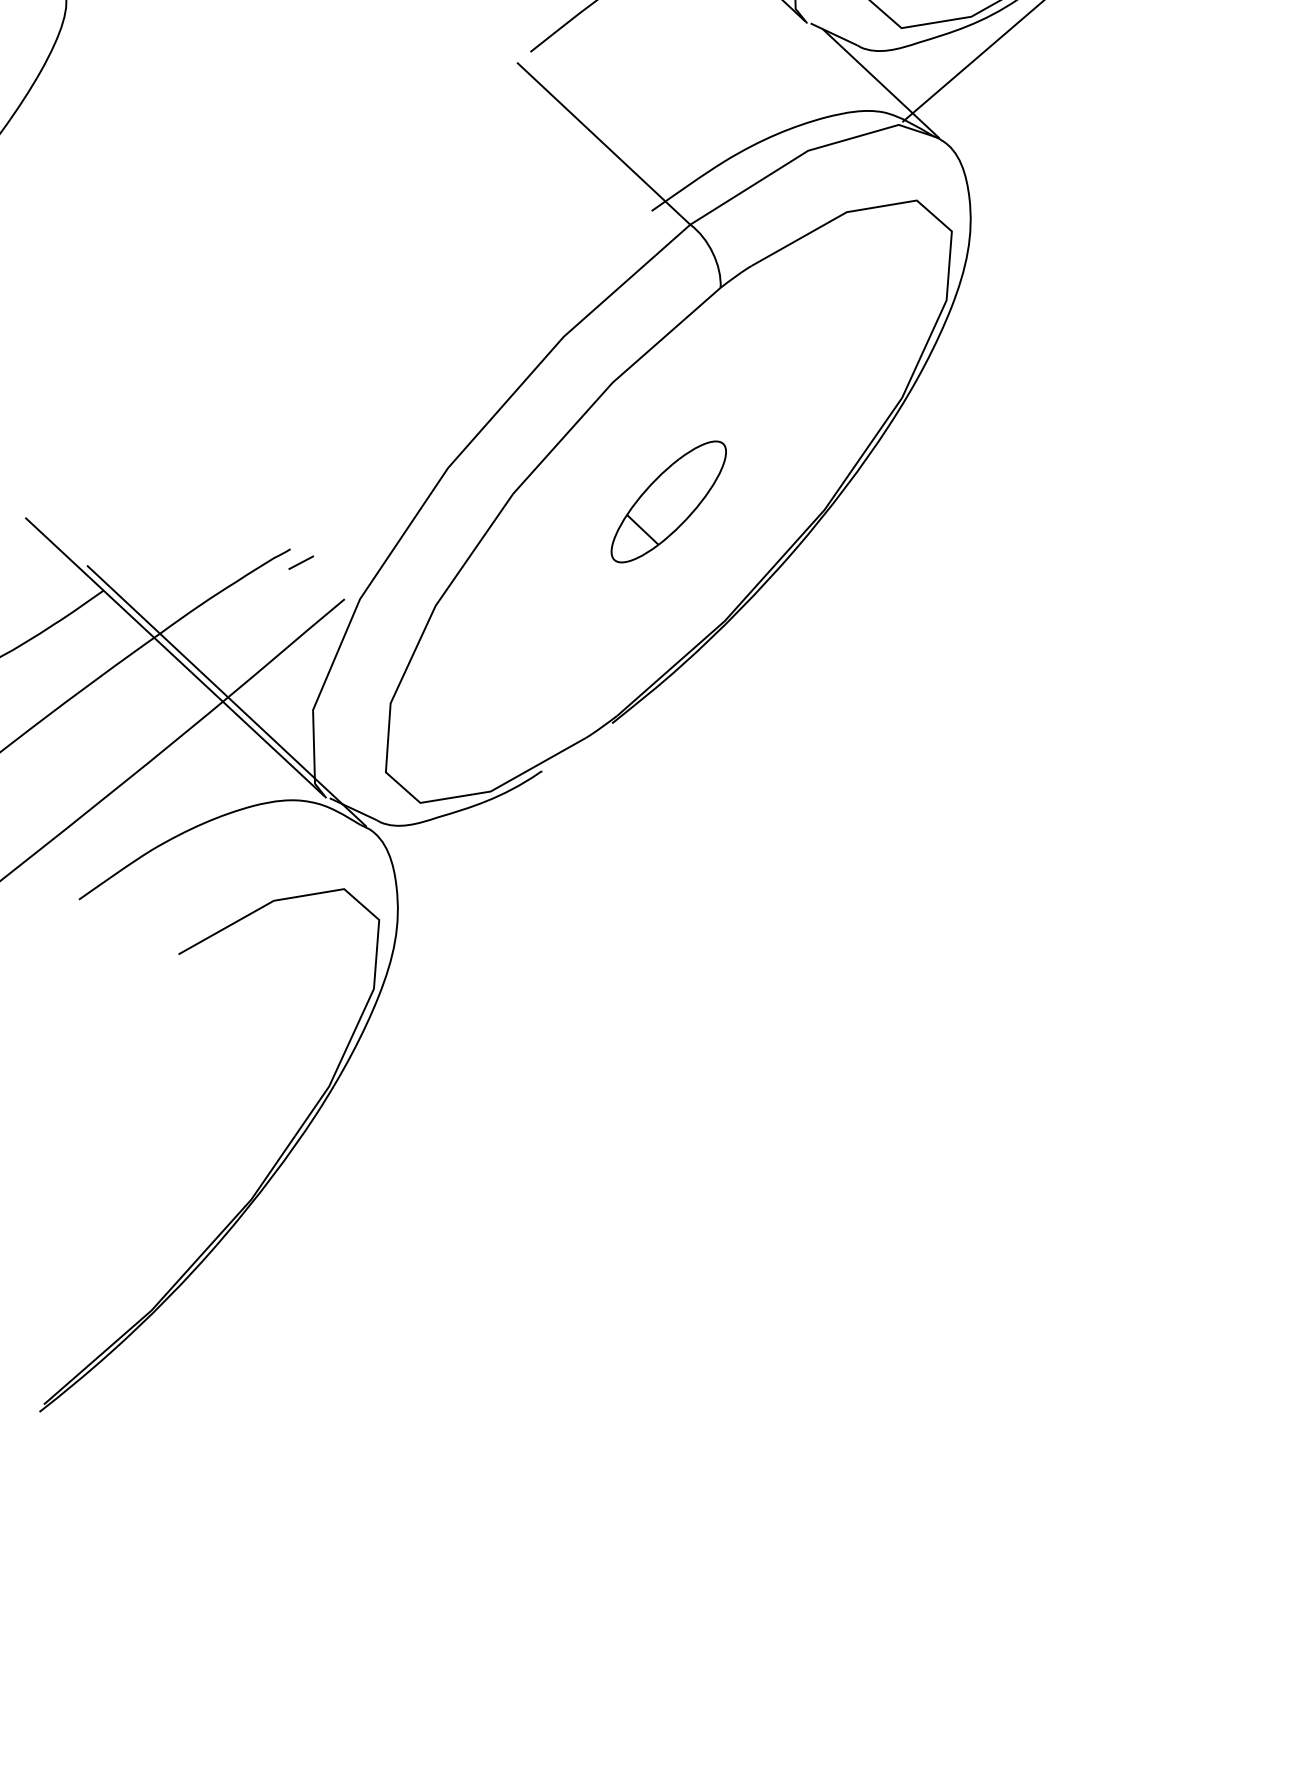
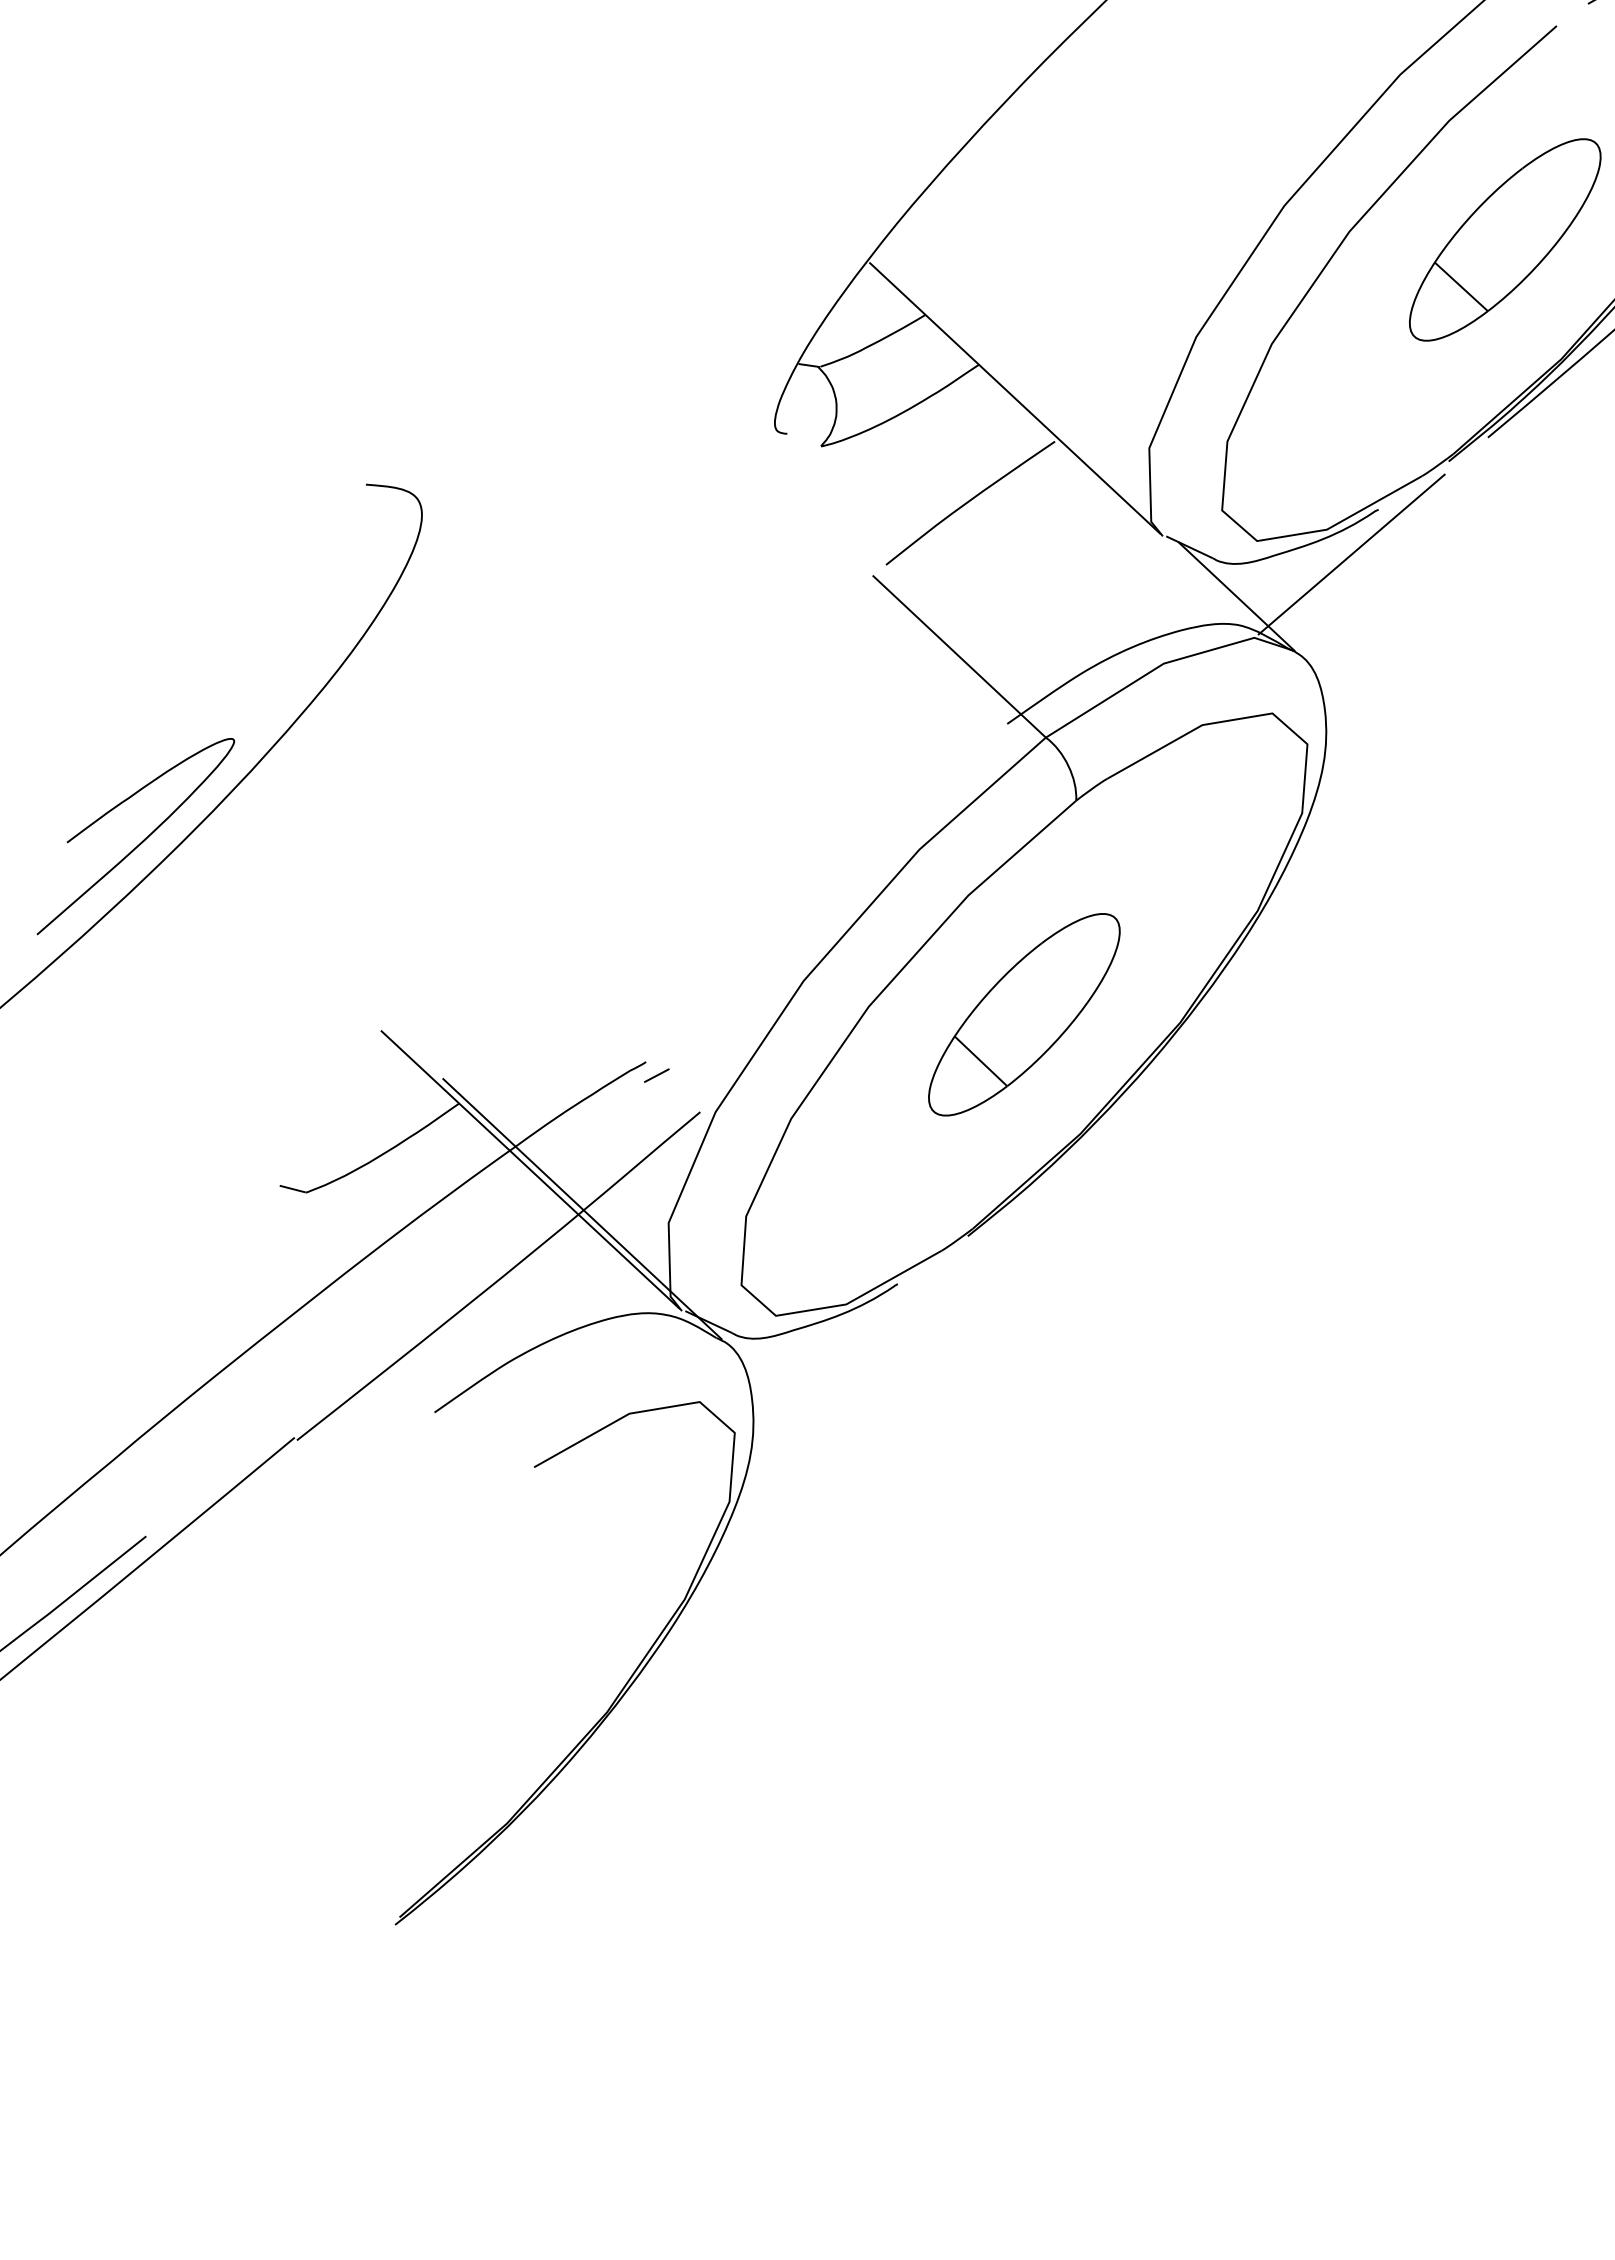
part: (668, 501) -> (1024, 1014), size x1.67

